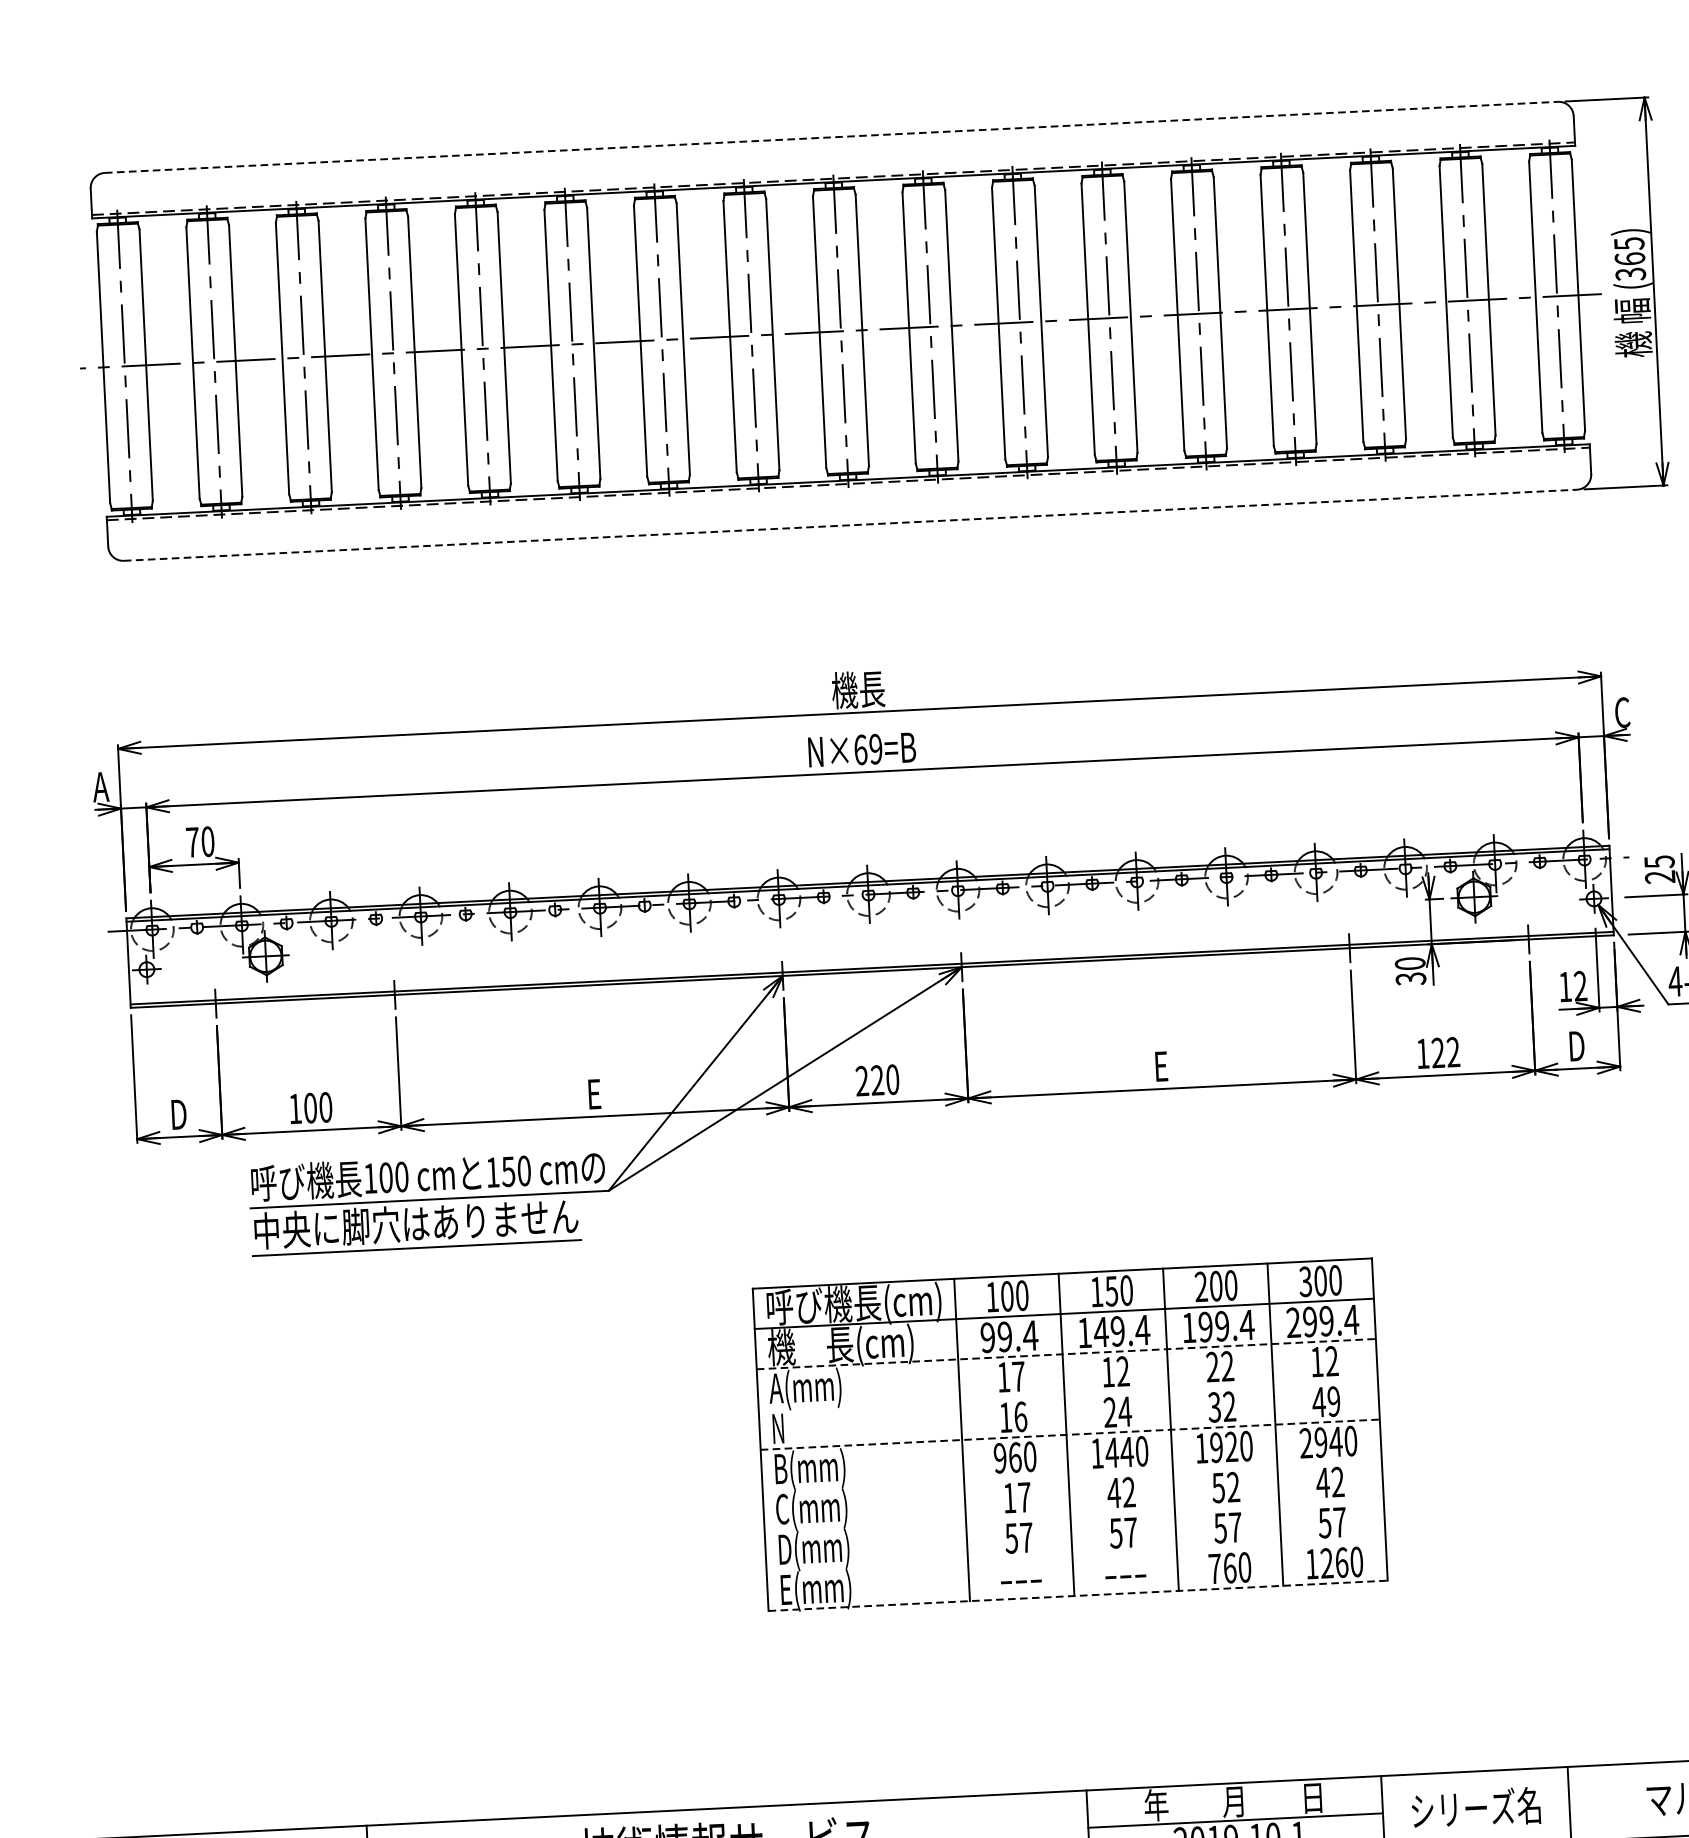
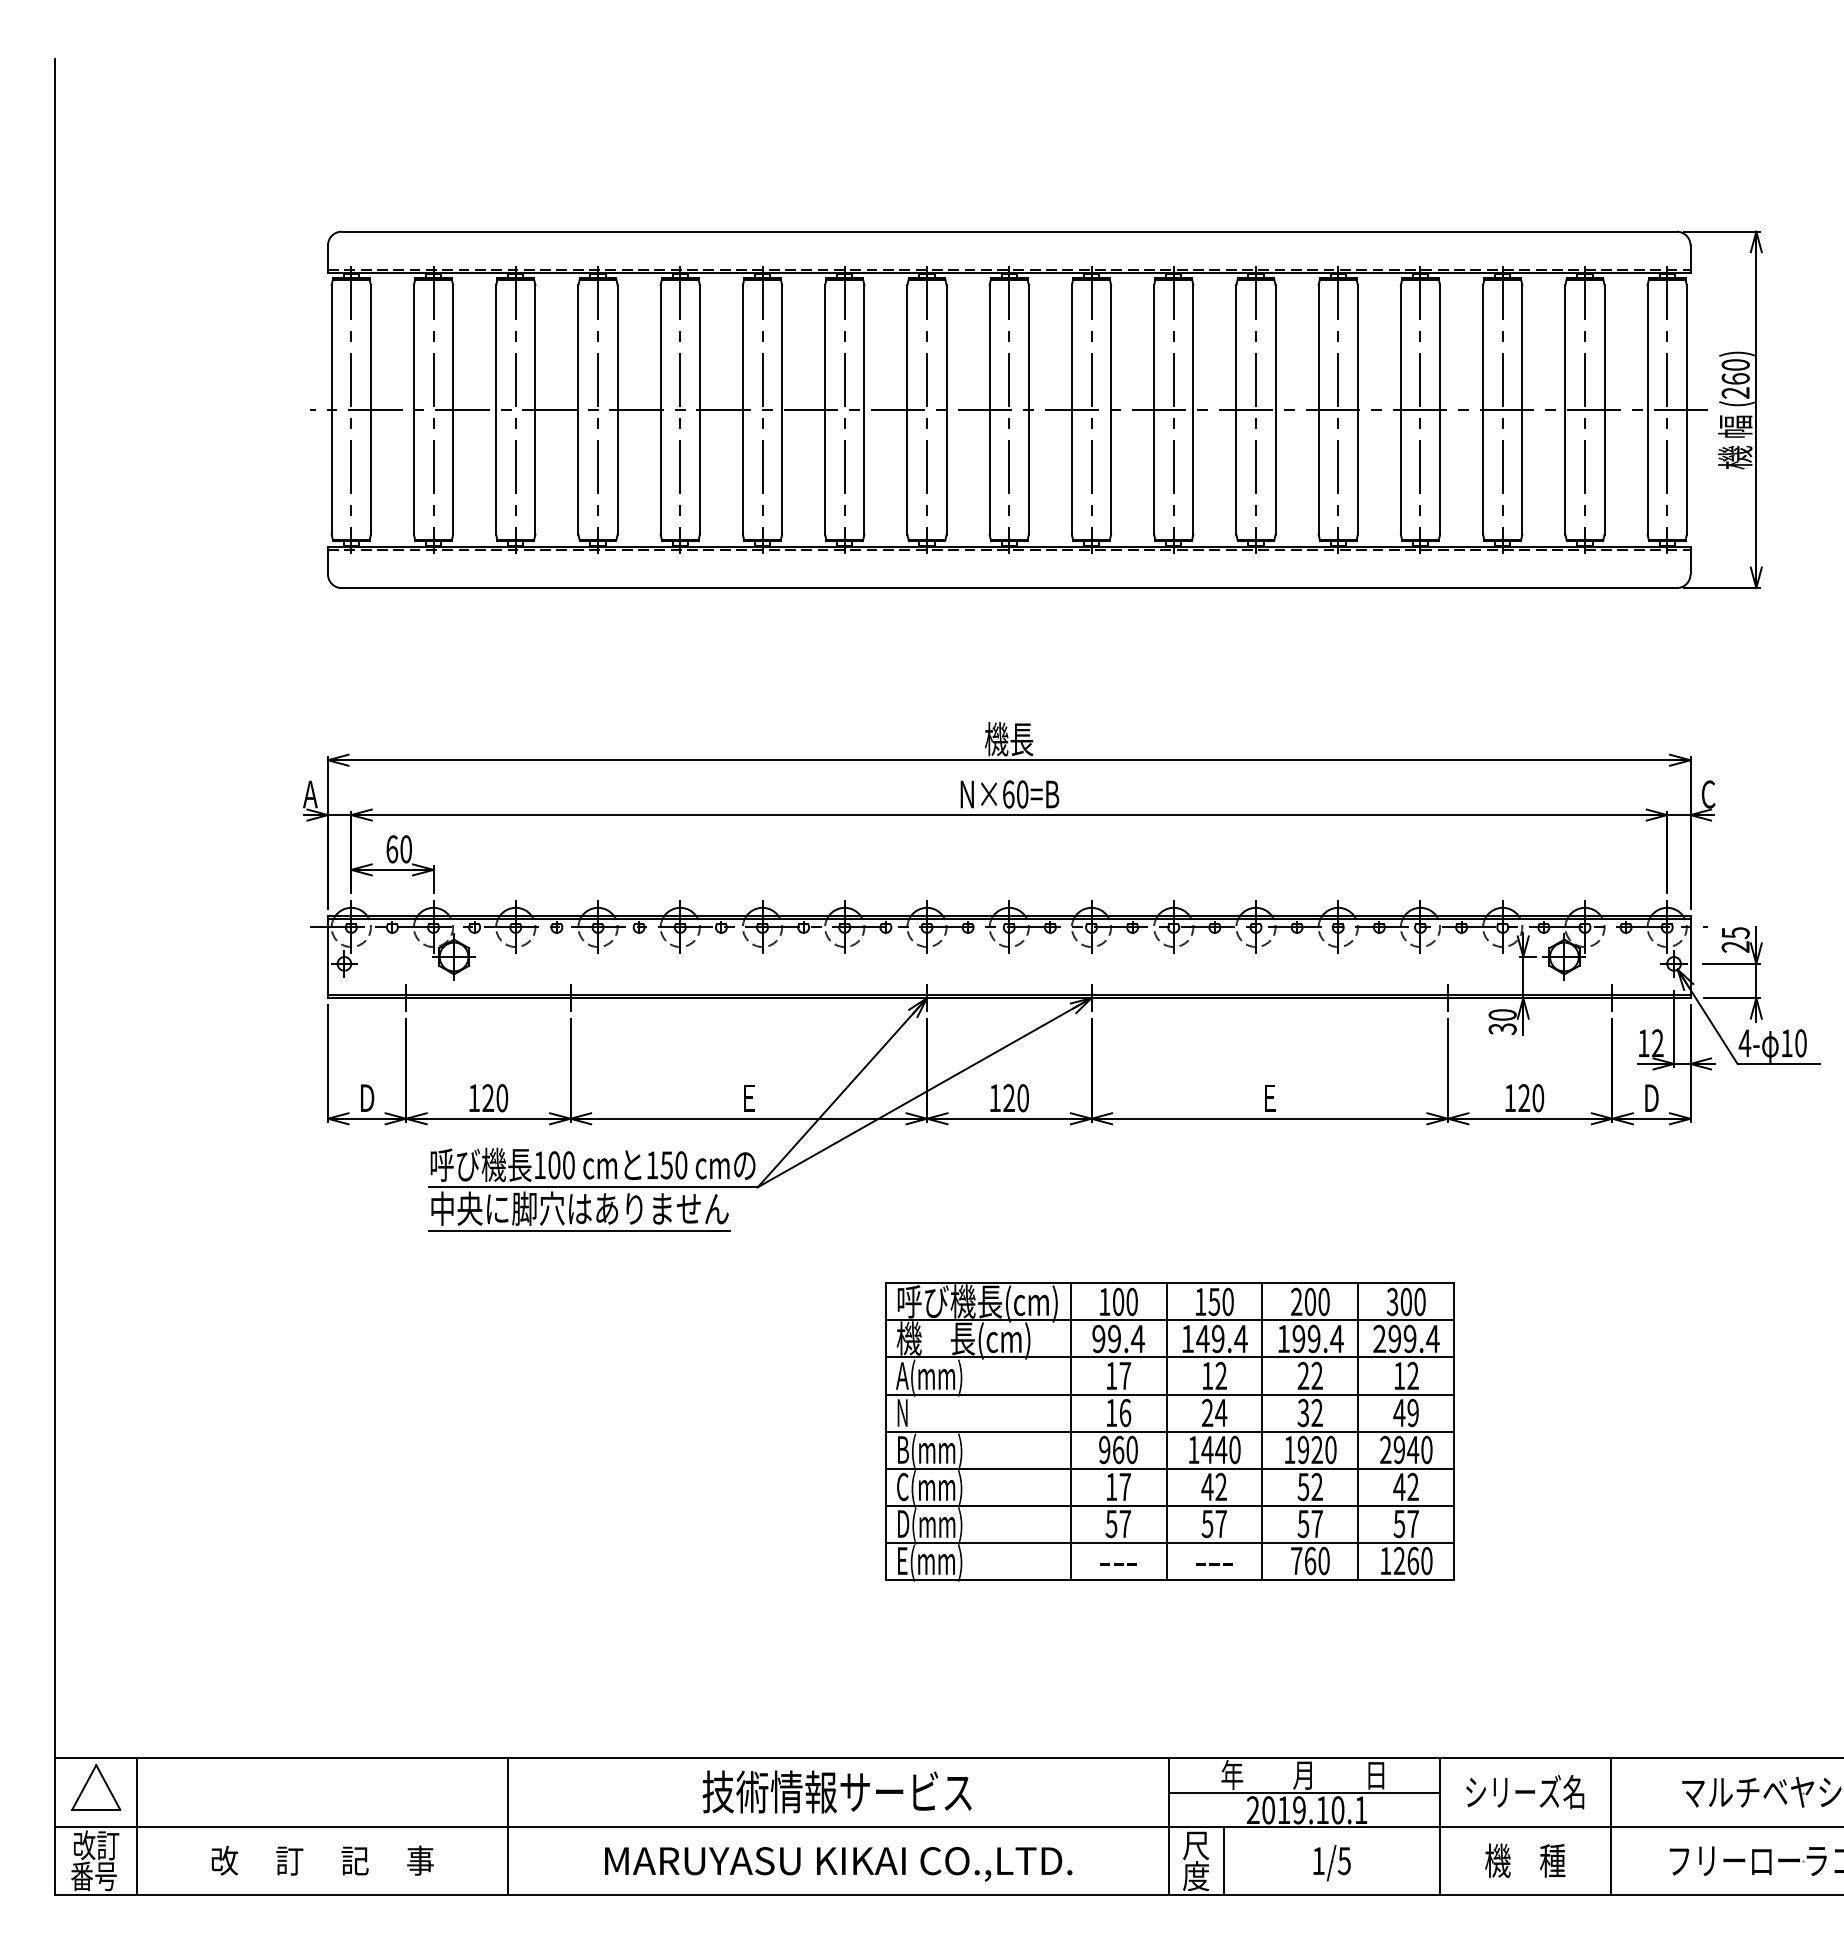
line: (831, 137) -> (1009, 231), dashed -> solid
text: (1629, 259) -> (1735, 379), (365) -> (260)
line: (850, 525) -> (1009, 588), dashed -> solid
text: (875, 749) -> (1022, 794), N×69=B -> N×60=B
text: (193, 842) -> (392, 849), 70 -> 60
text: (1453, 1052) -> (1538, 1098), 122 -> 120
text: (861, 1080) -> (994, 1097), 220 -> 120
text: (310, 1108) -> (488, 1098), 100 -> 120
line: (1066, 1354) -> (1170, 1357), dashed -> solid
line: (1067, 1394) -> (1169, 1394), added
line: (1070, 1434) -> (1170, 1431), dashed -> solid
line: (1071, 1474) -> (1169, 1468), added
line: (1073, 1515) -> (1169, 1505), added
line: (1075, 1555) -> (1169, 1542), added
line: (1078, 1595) -> (1170, 1579), dashed -> solid

